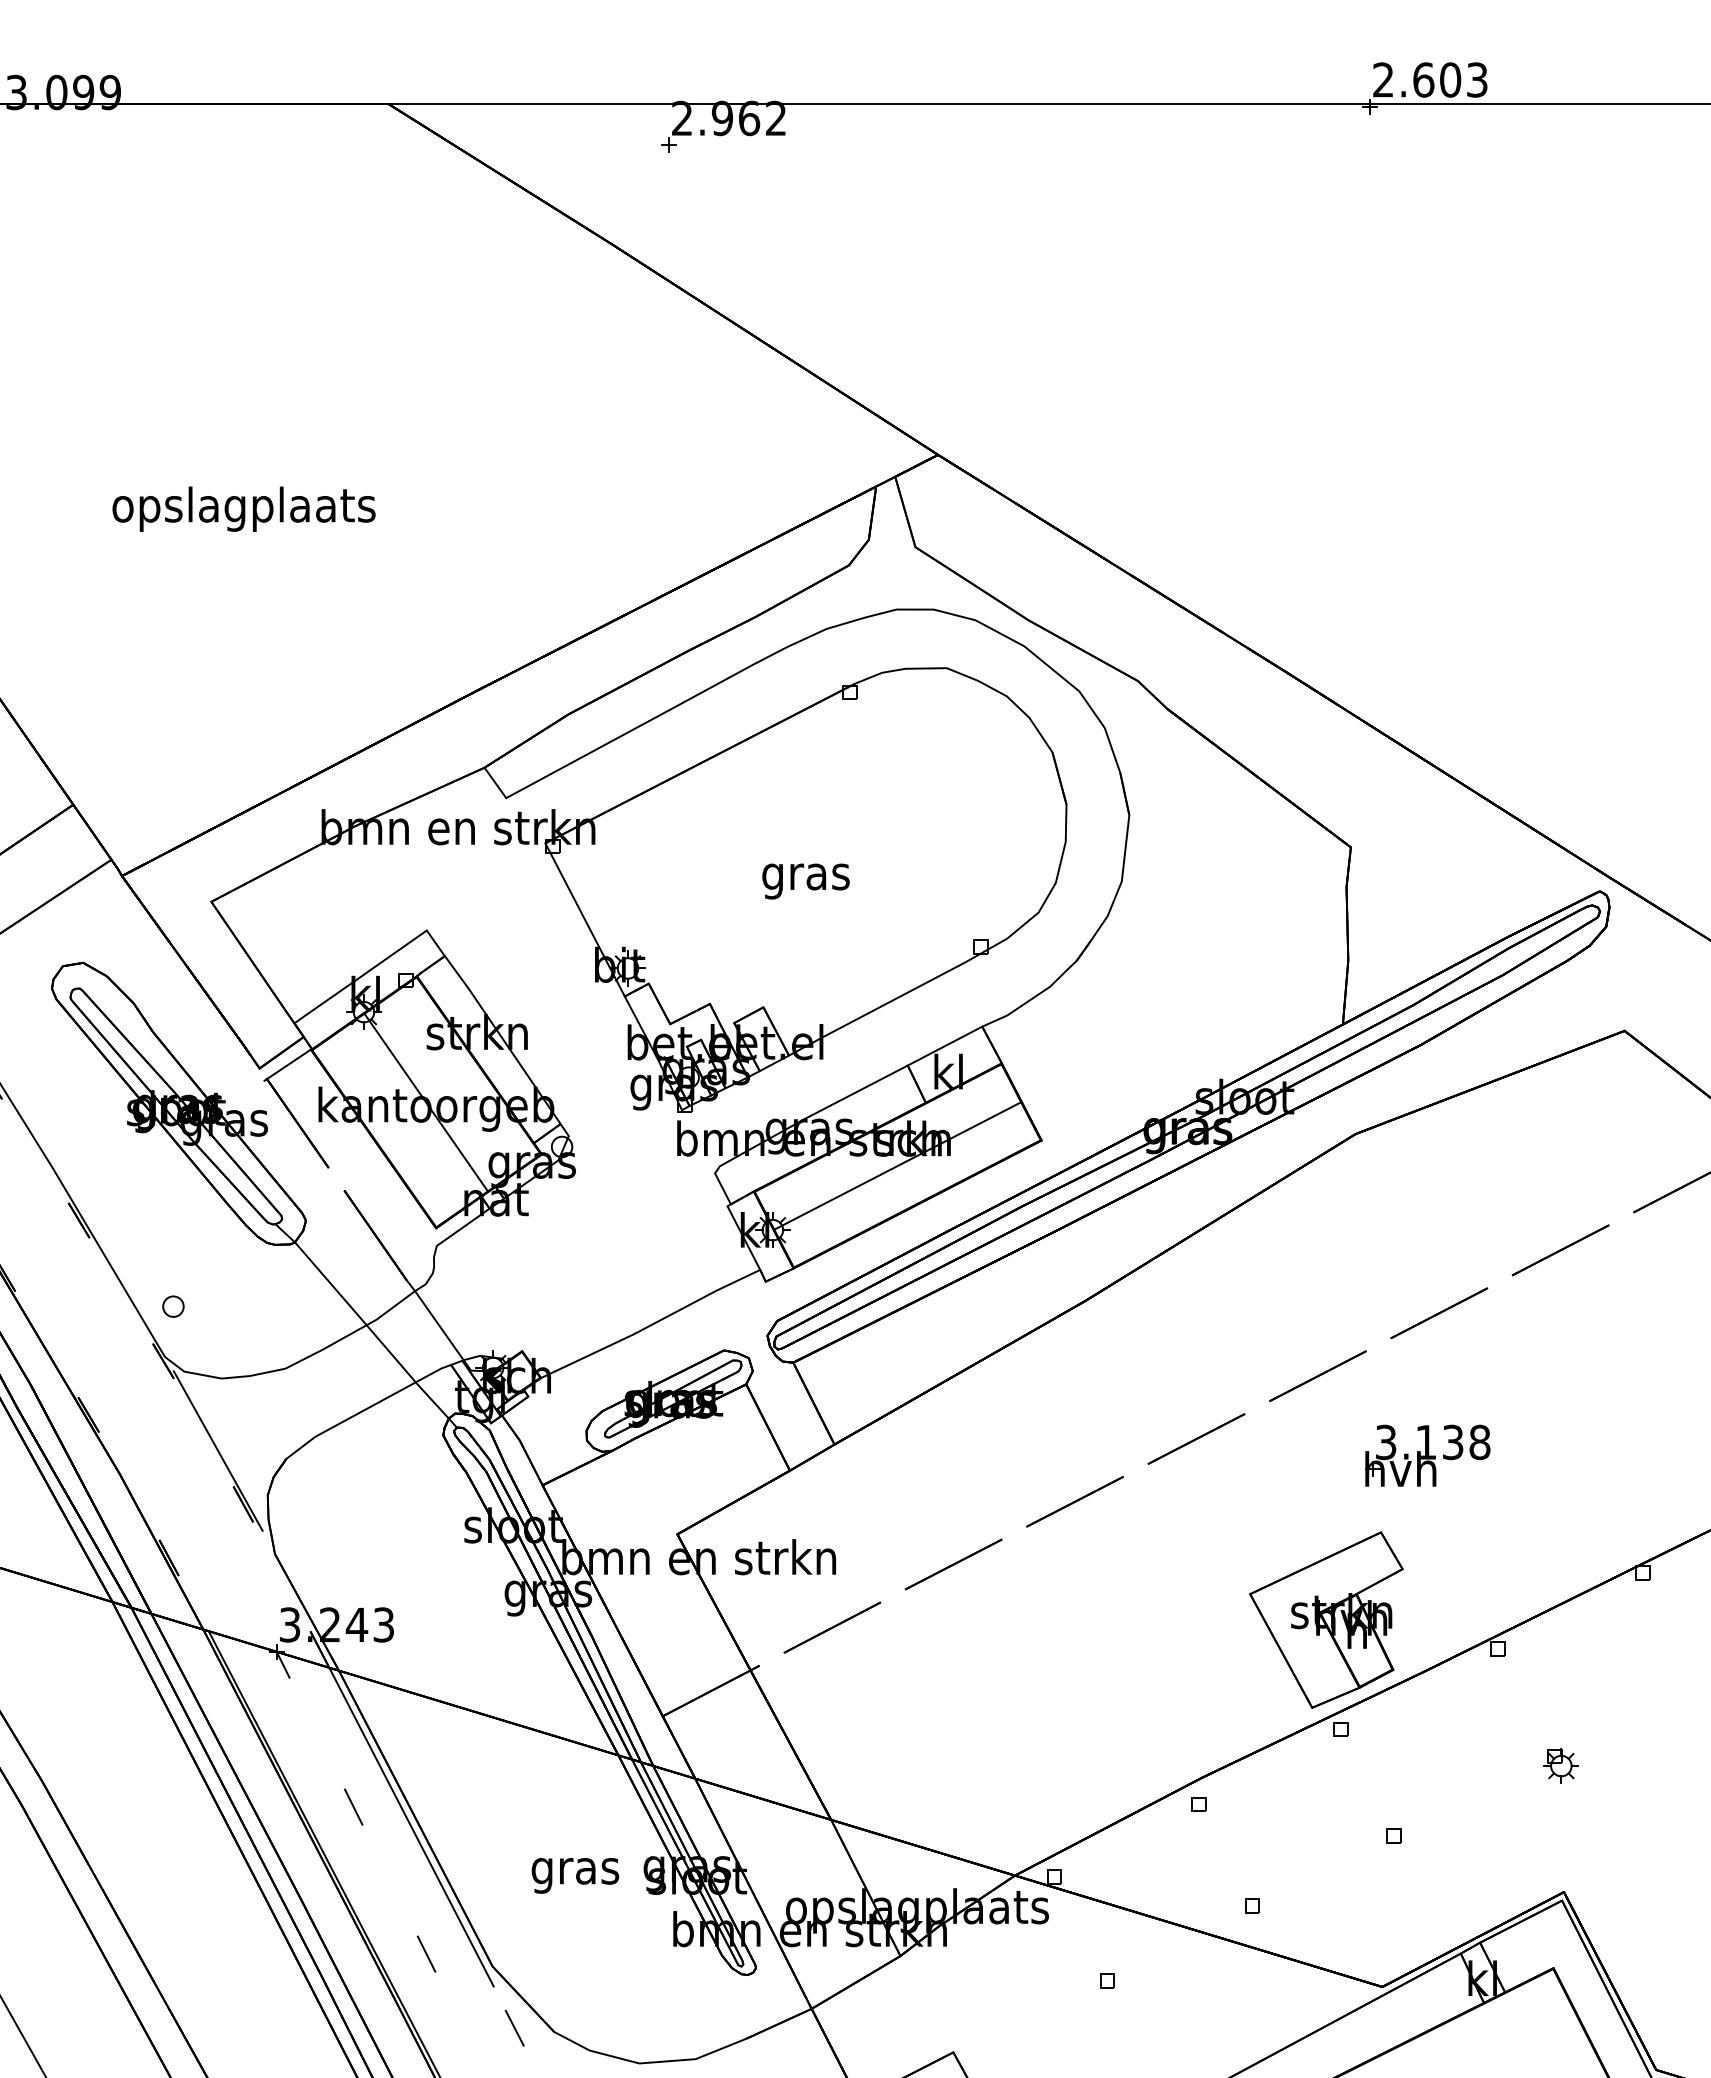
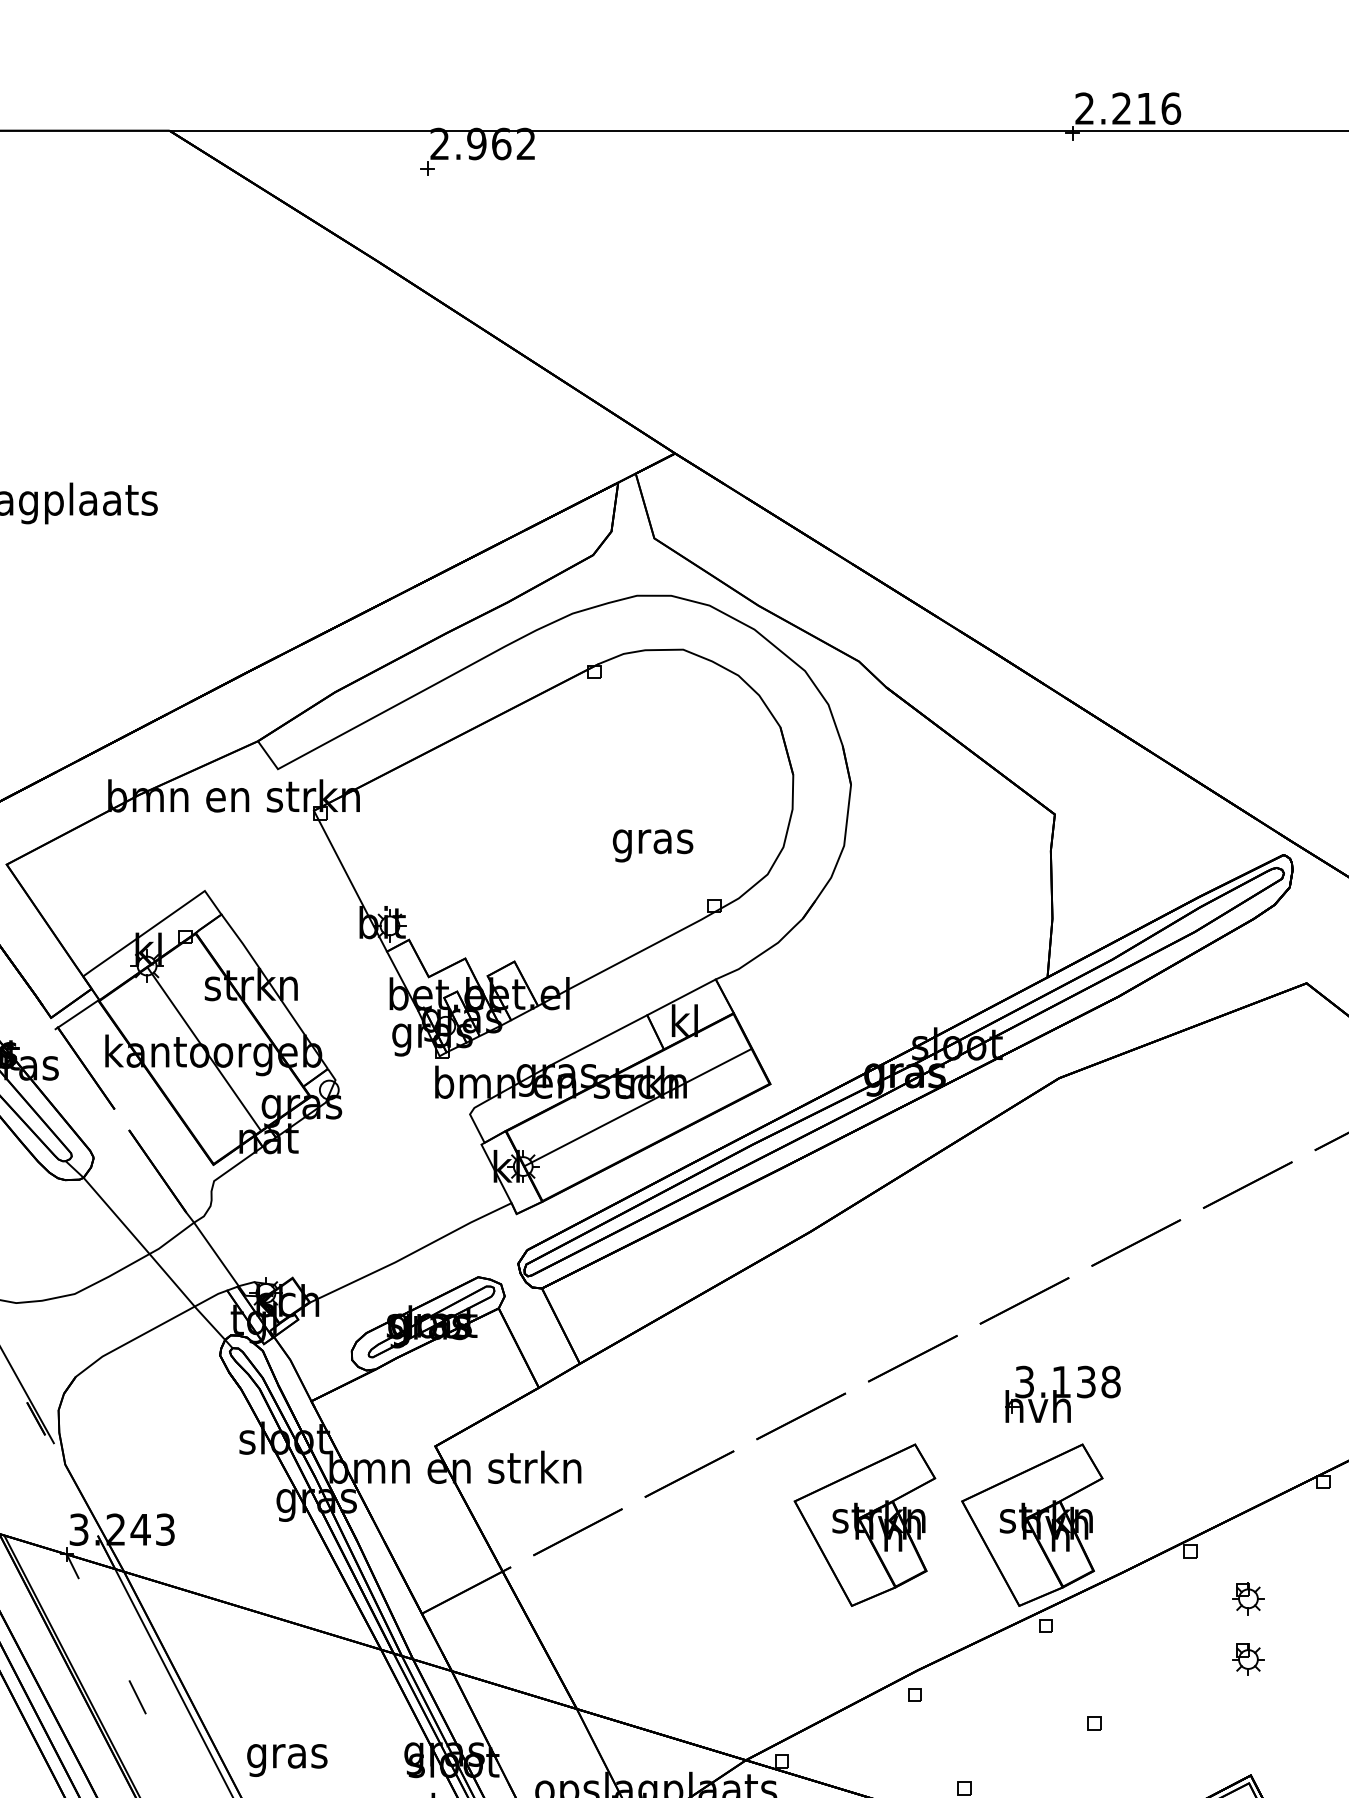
text: (1450, 79) -> (1146, 108), 2.603 -> 2.216
text: (805, 881) -> (652, 845), moved
part: (1427, 1455) -> (1062, 1394), moved
part: (1144, 1619) -> (865, 1524), added
part: (1560, 1699) -> (1247, 1598), added
text: (575, 1875) -> (287, 1760), moved

